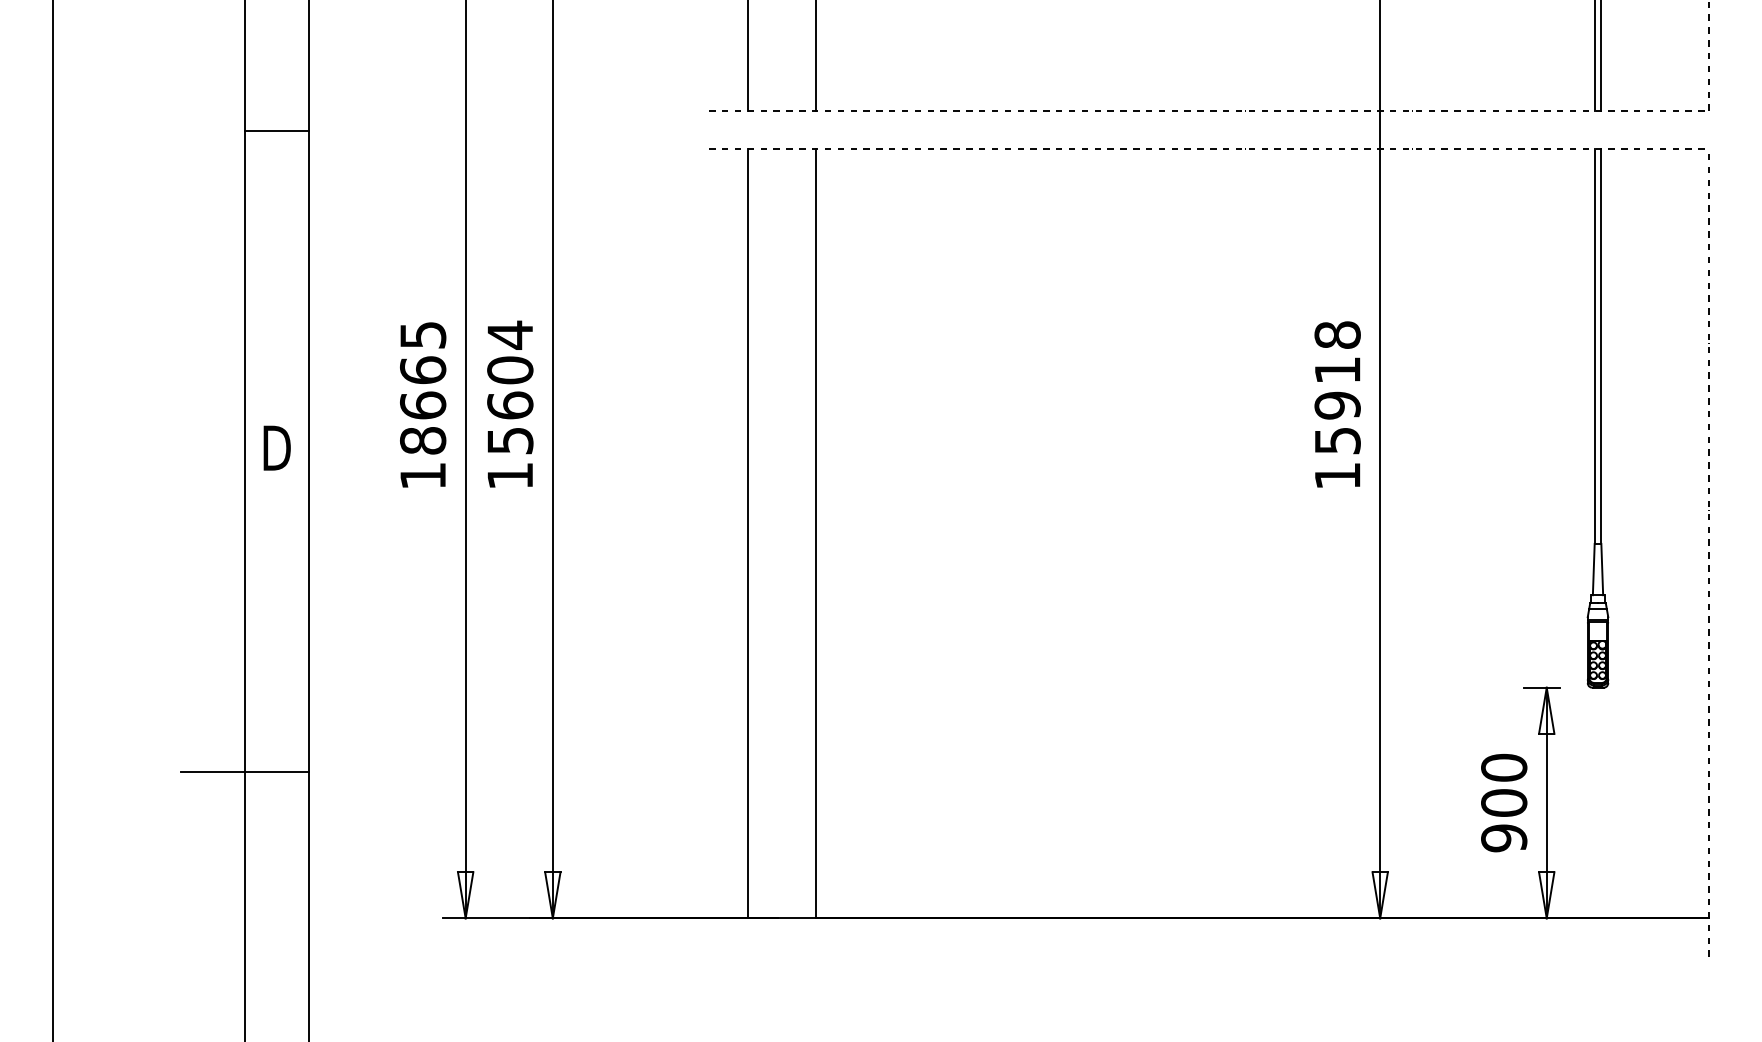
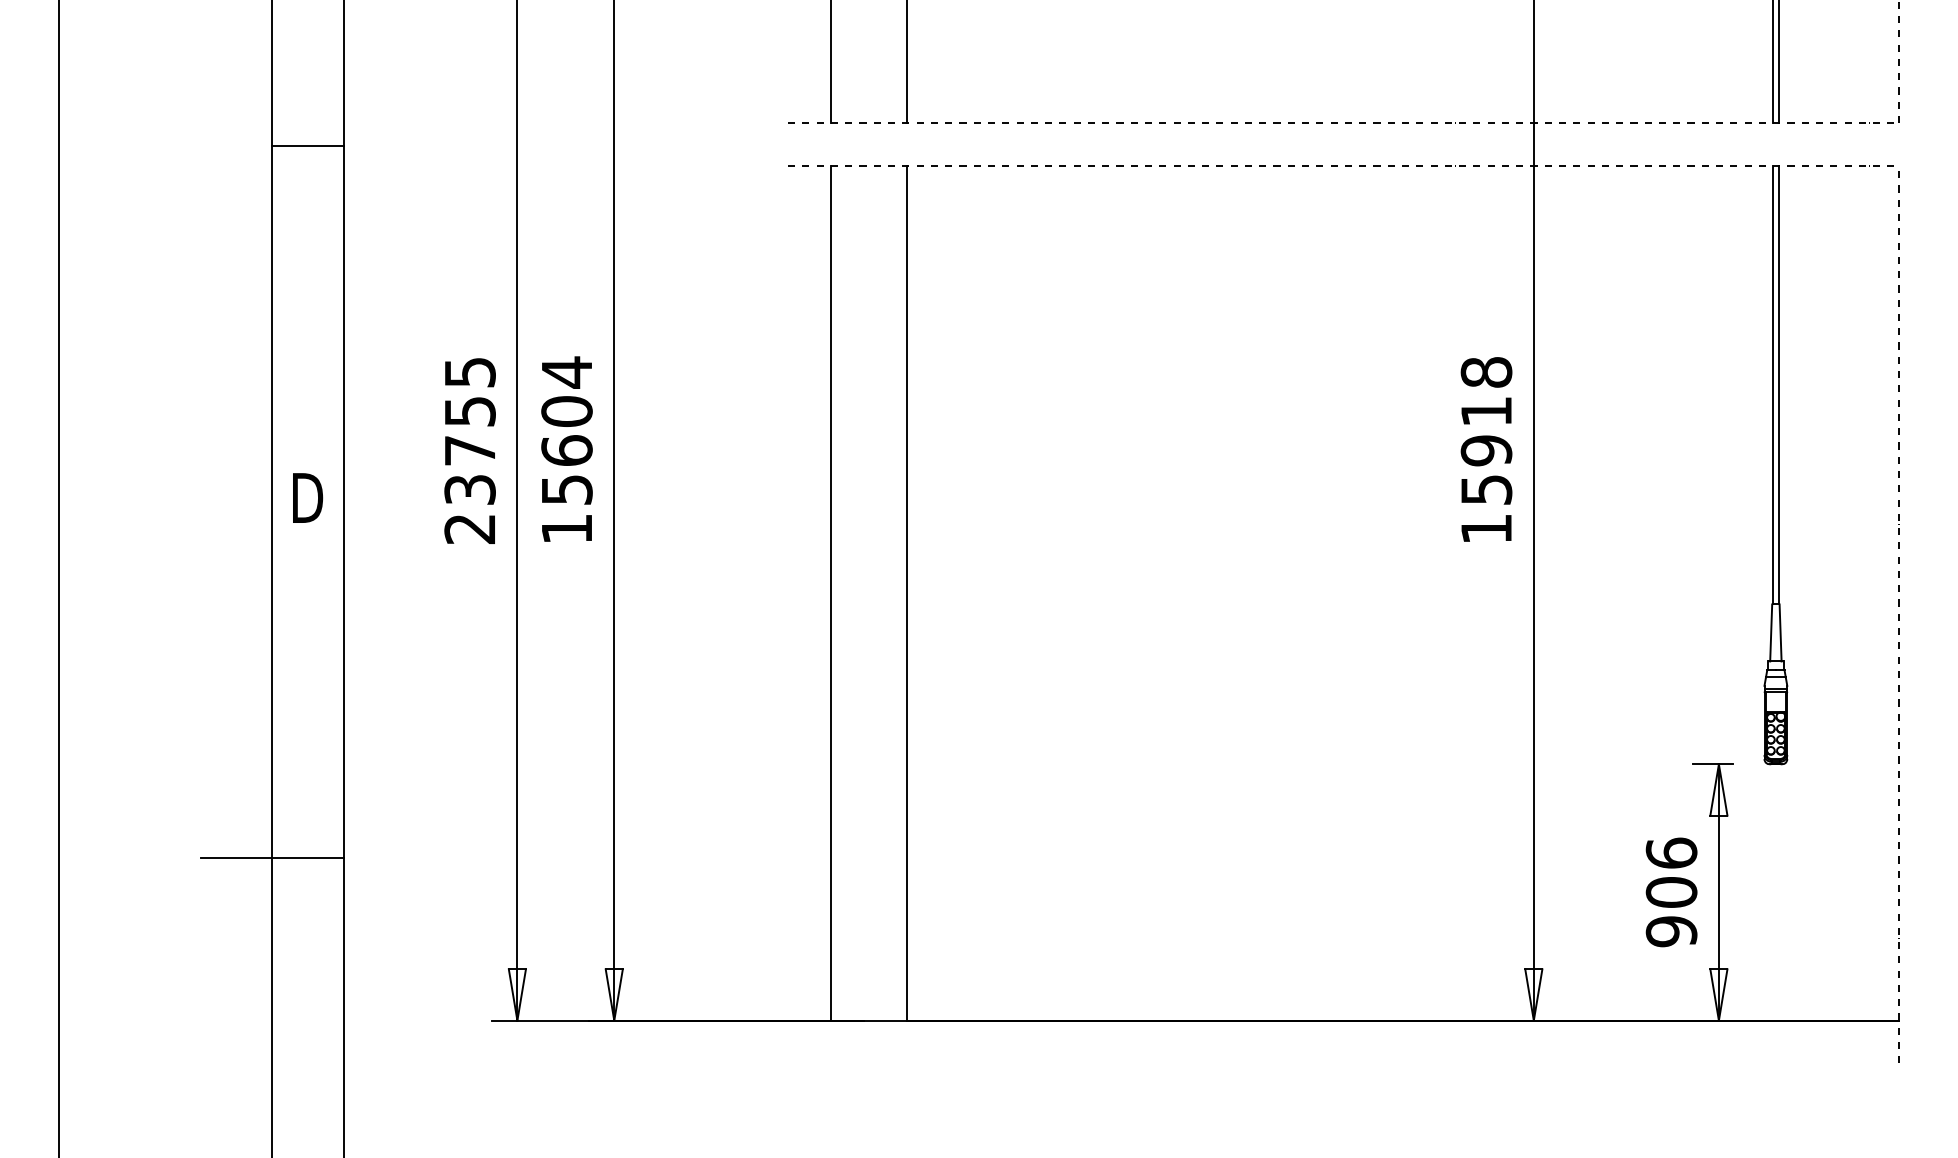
text: (423, 422) -> (470, 469), 18665 -> 23755
text: (1504, 767) -> (1671, 852), 900 -> 906

